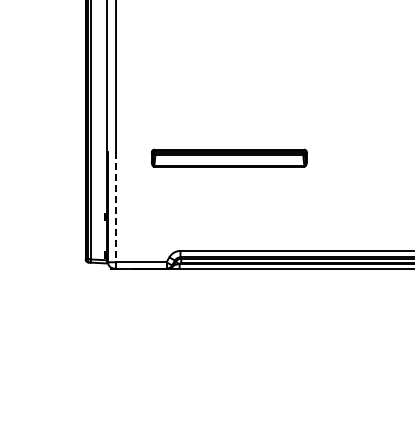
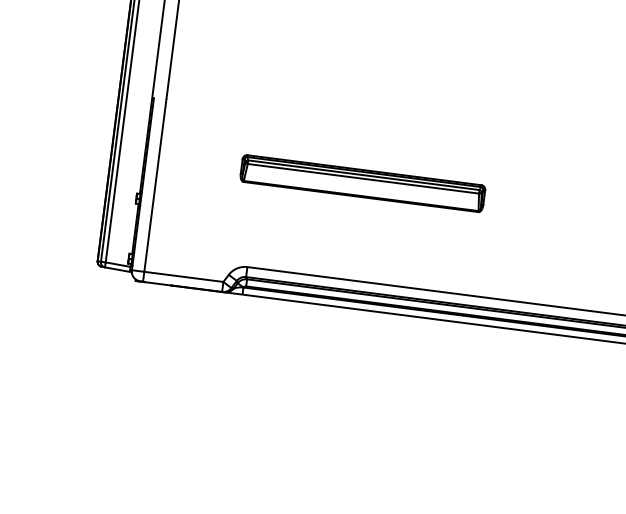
part: (228, 157) -> (361, 182), moved
line: (116, 207) -> (156, 186), dashed -> solid

